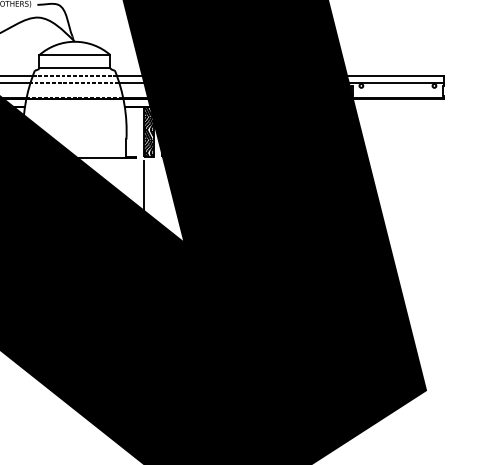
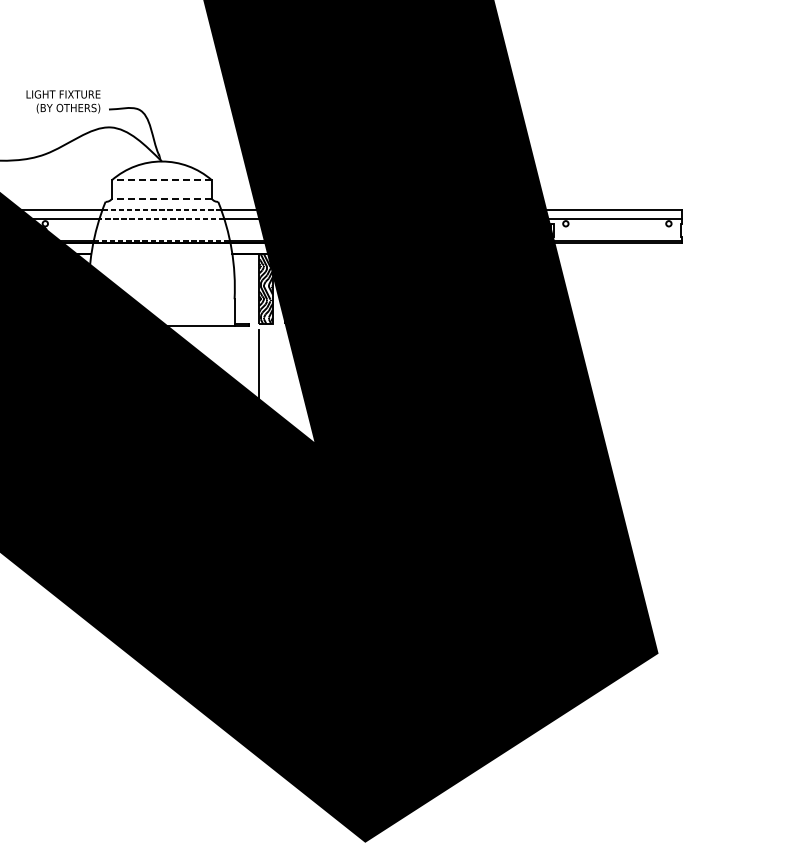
line: (74, 55) -> (161, 180), solid -> dashed
line: (74, 68) -> (161, 199), solid -> dashed

